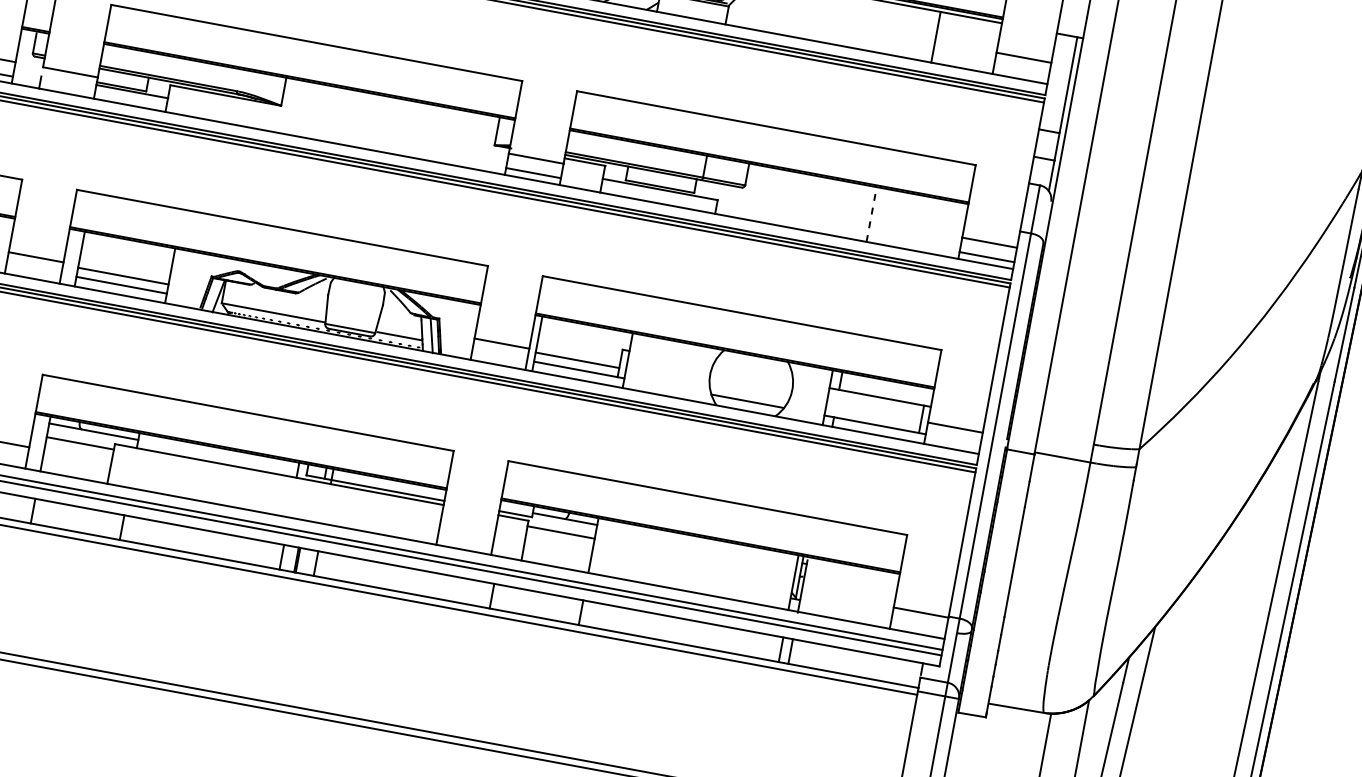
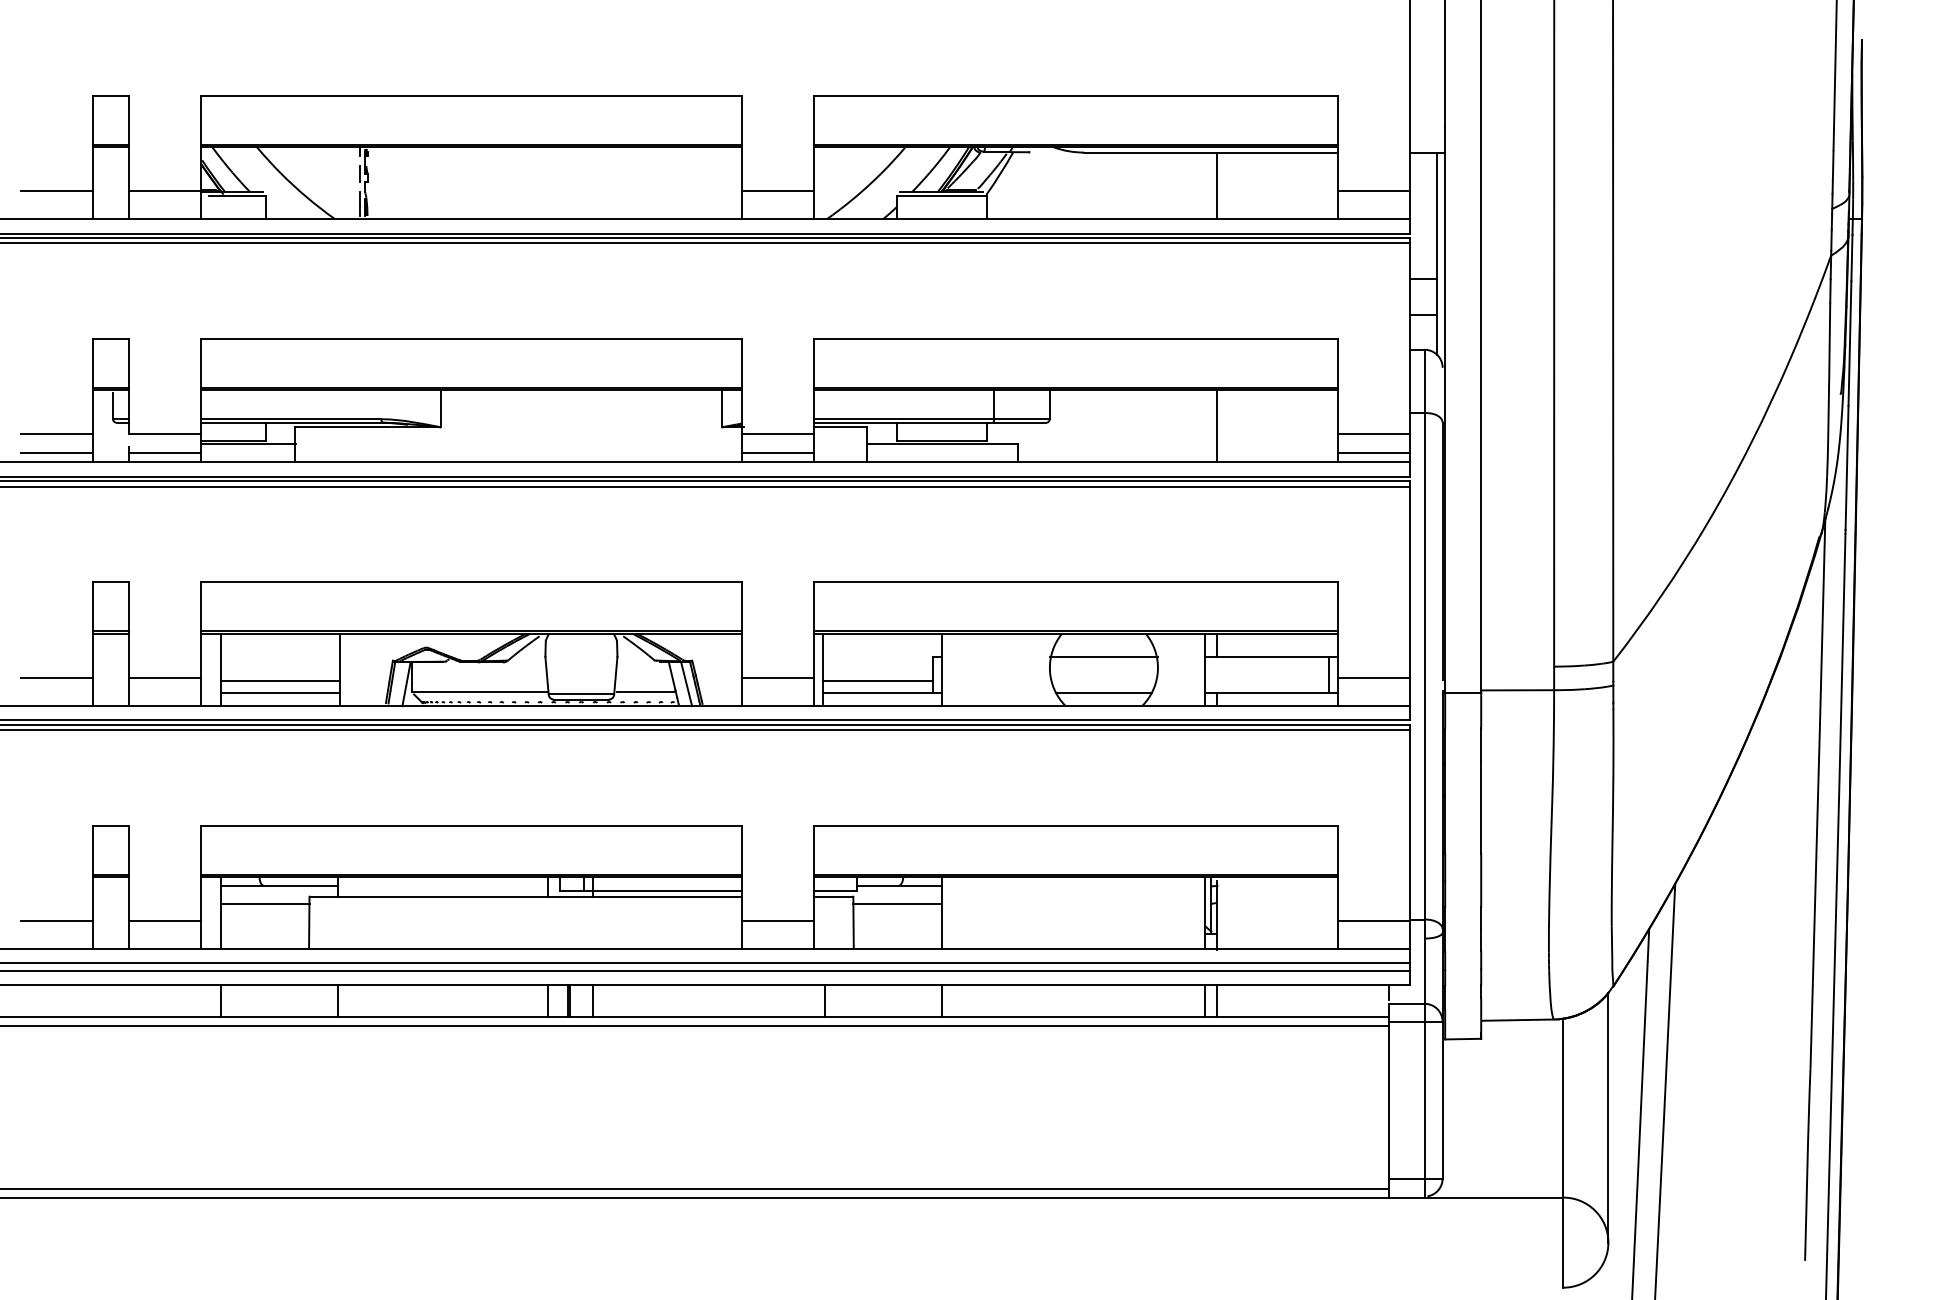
line: (936, 36) -> (1217, 185), moved
line: (67, 86) -> (165, 453), added
line: (871, 213) -> (1217, 425), dashed -> solid
line: (752, 374) -> (1103, 657), added
line: (467, 528) -> (777, 920), added

